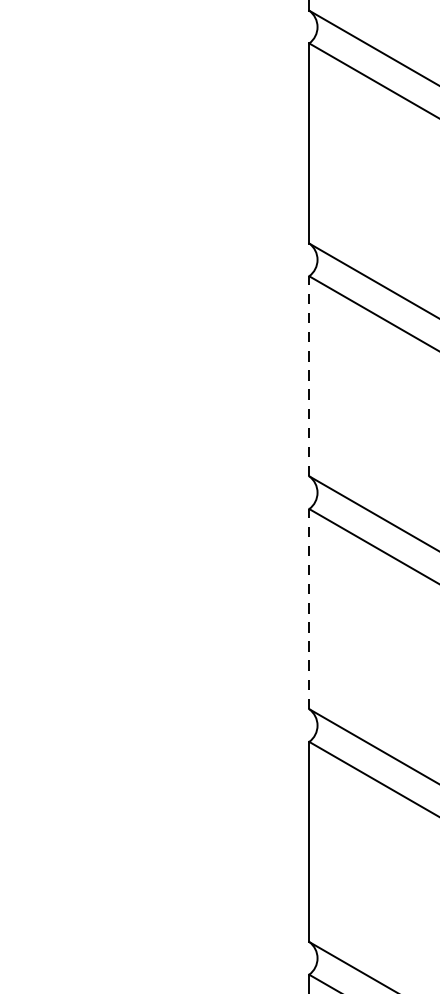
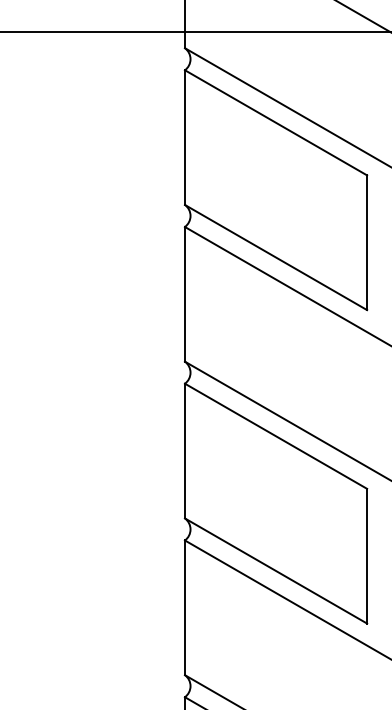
line: (308, 375) -> (184, 293), dashed -> solid
line: (308, 608) -> (184, 450), dashed -> solid

